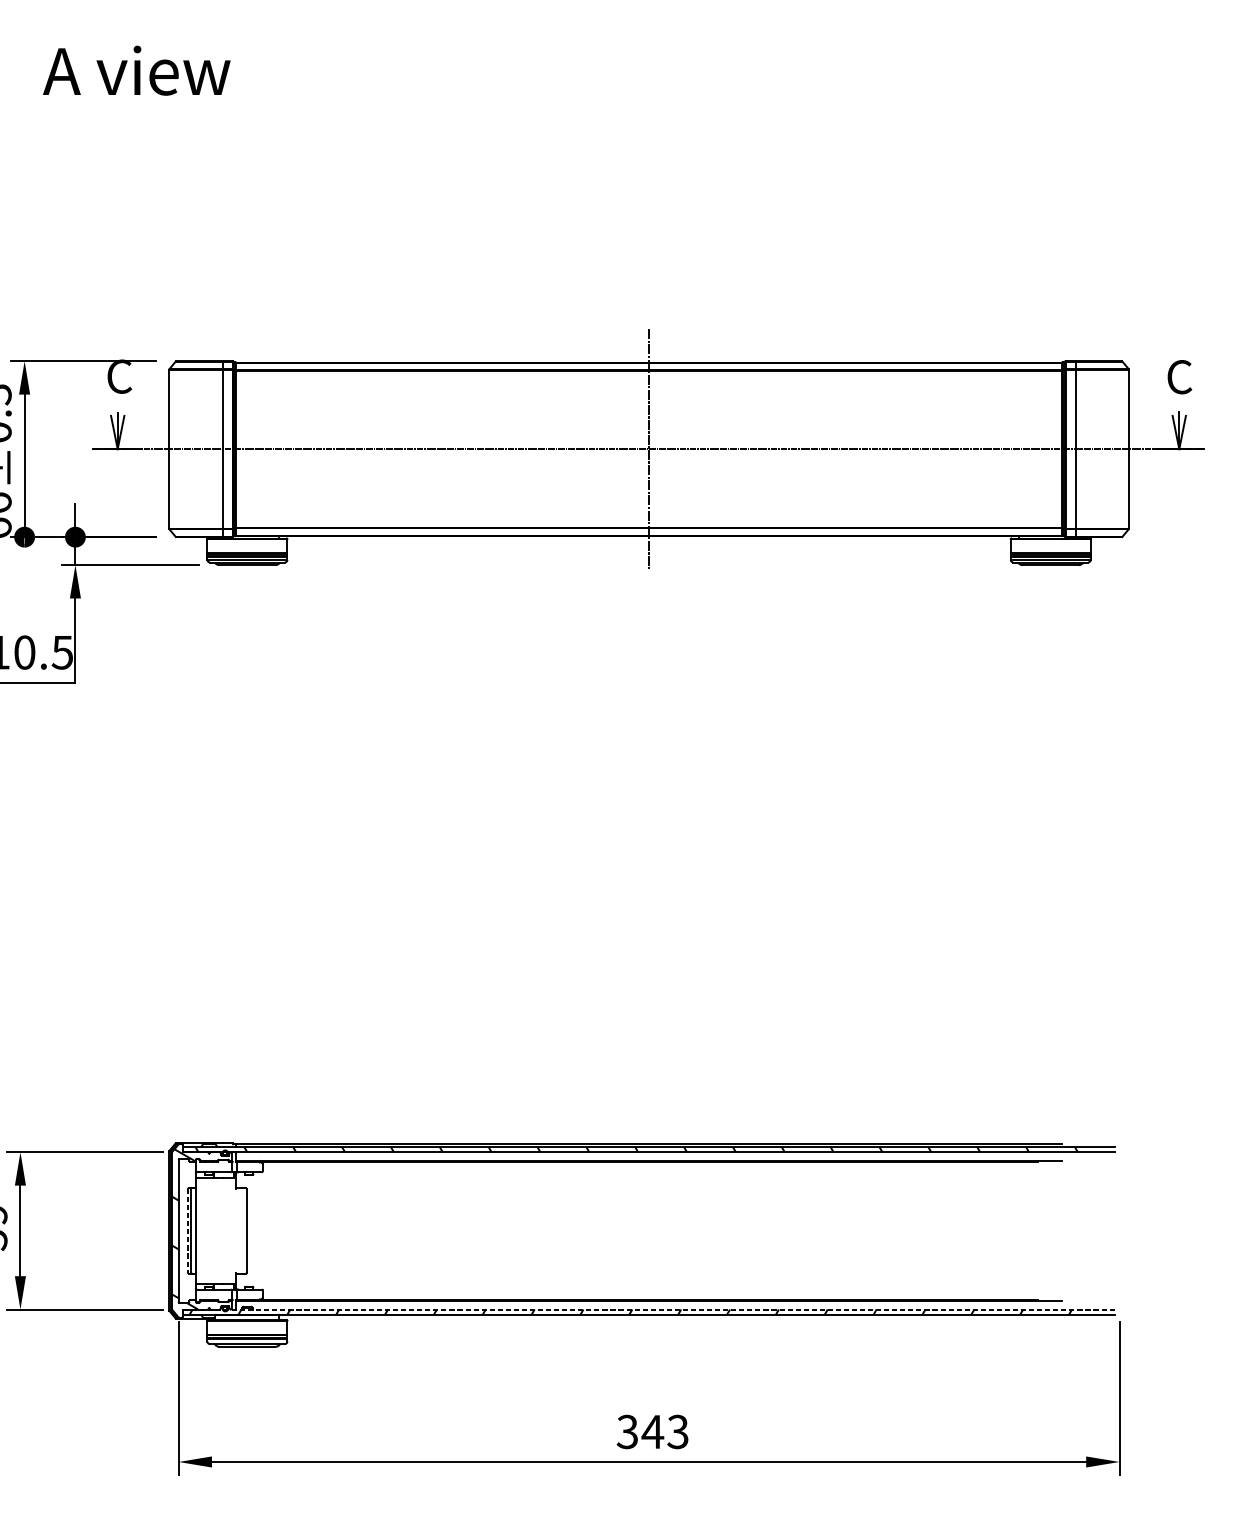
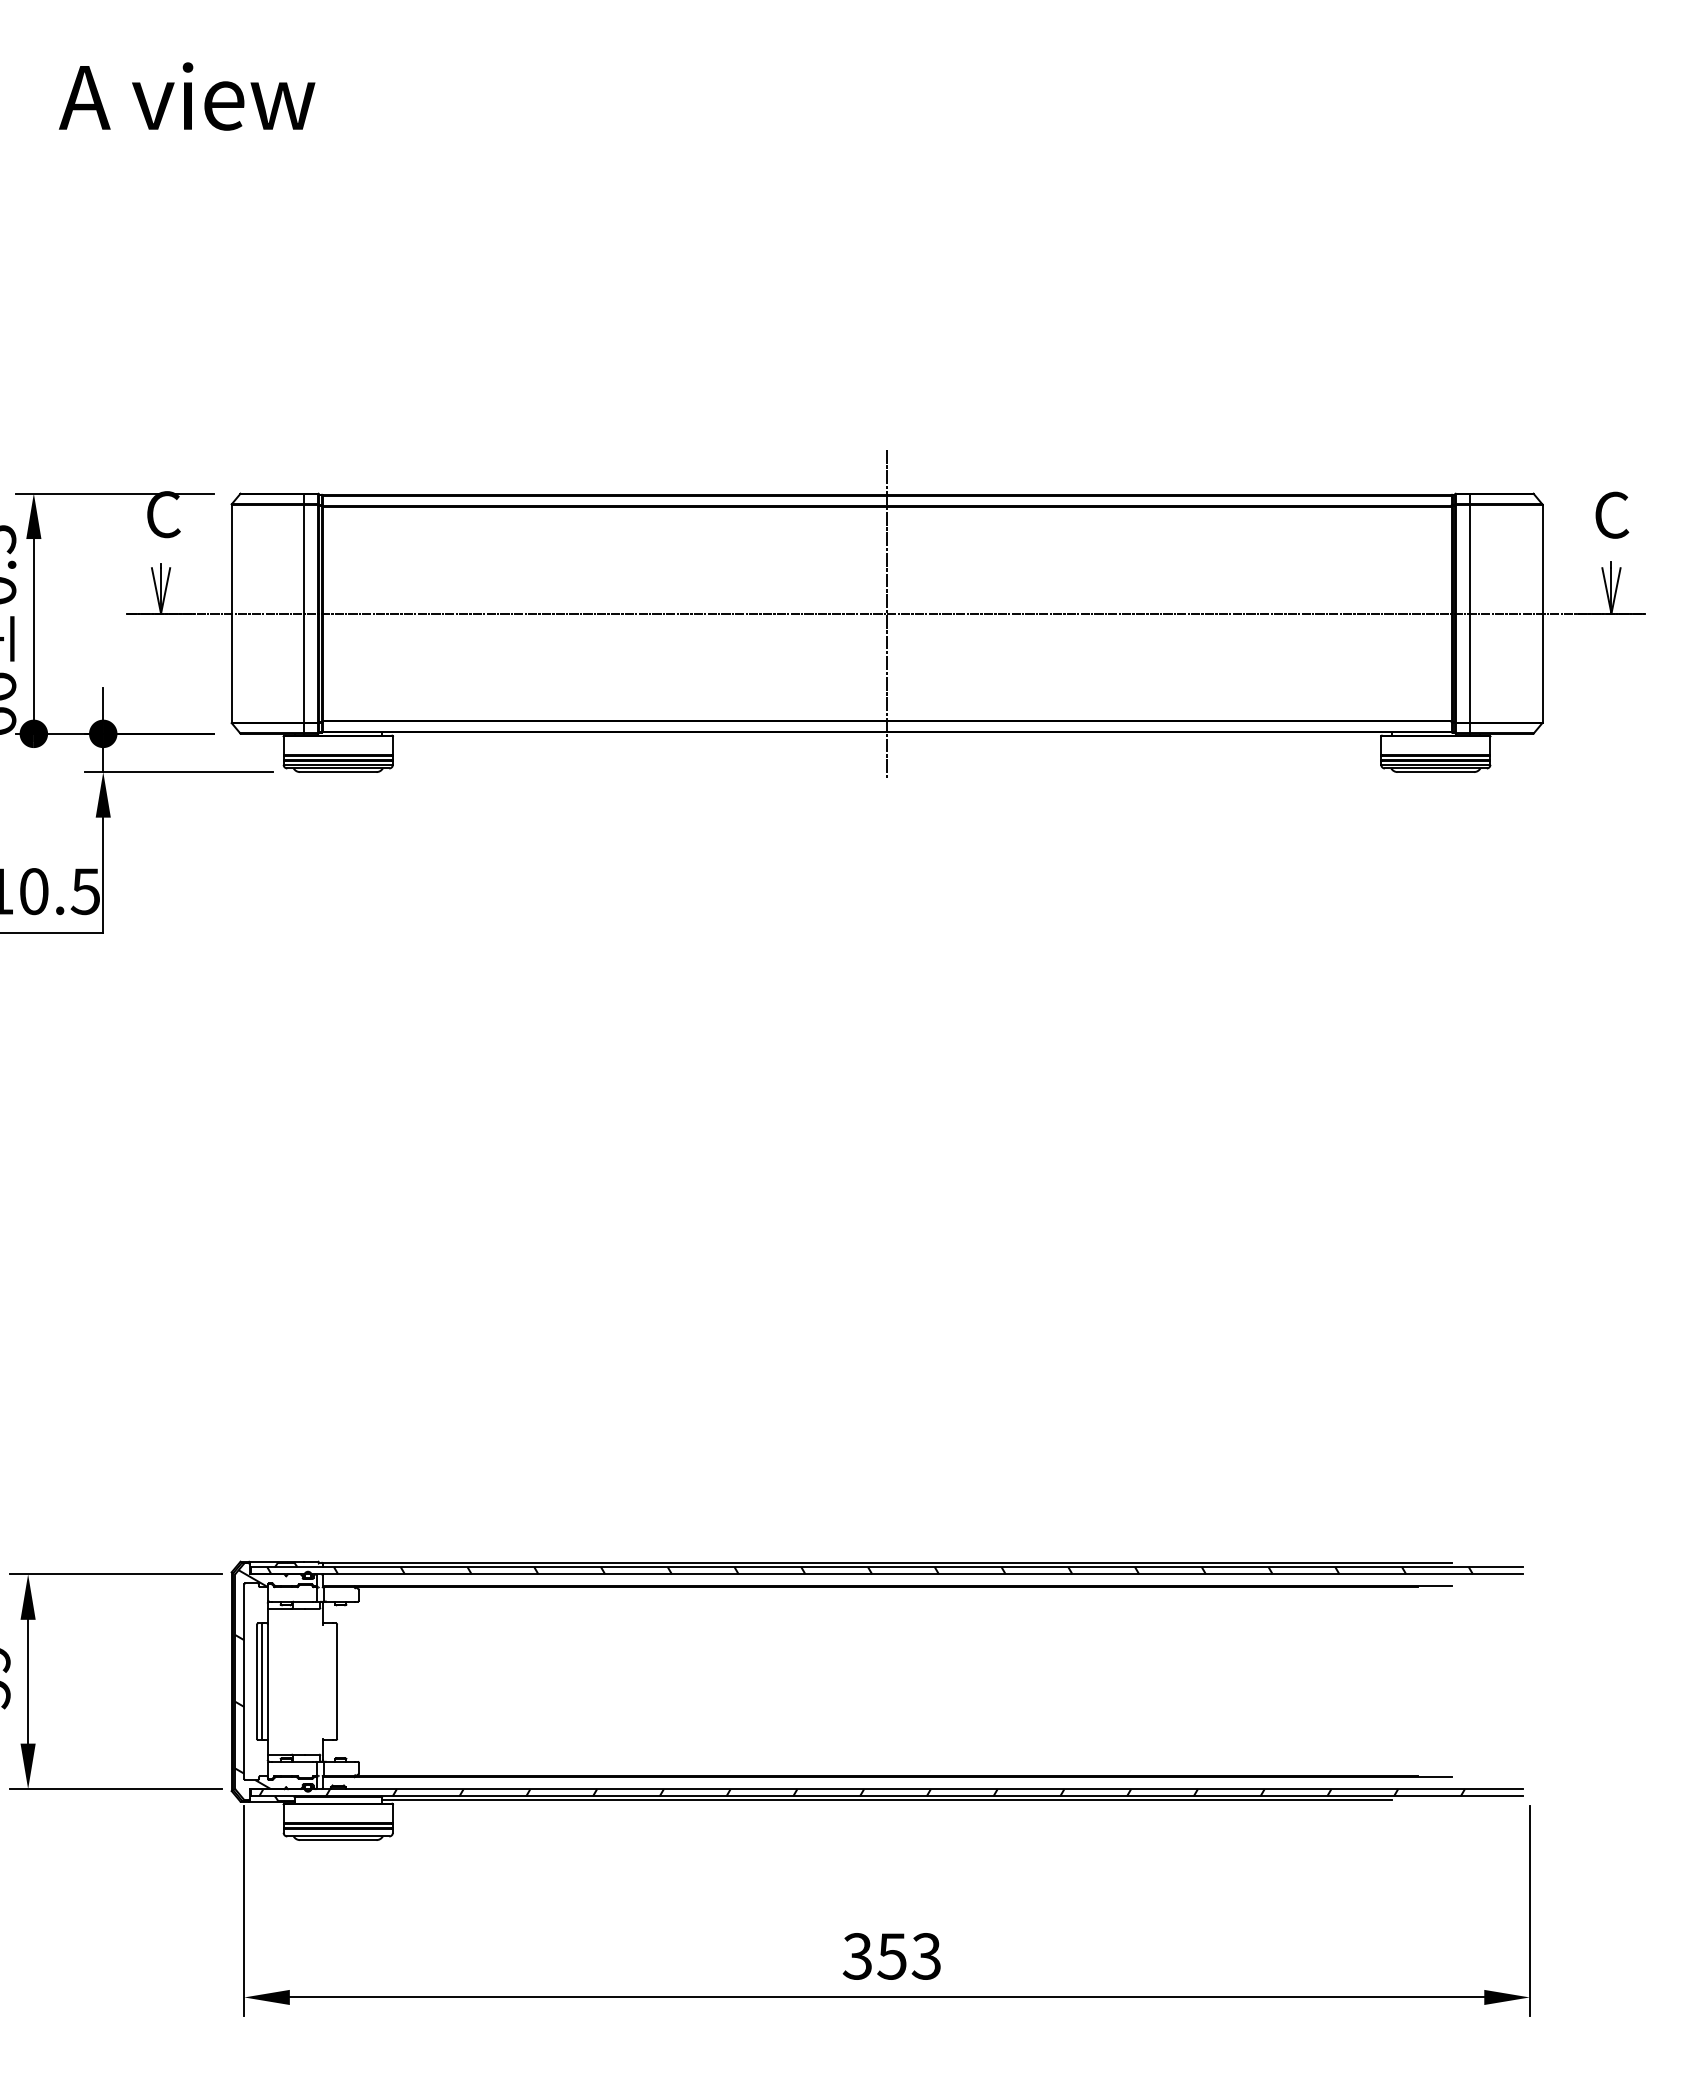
line: (188, 1231) -> (257, 1682), dashed -> solid
line: (648, 1309) -> (886, 1789), dashed -> solid
line: (648, 1317) -> (886, 1800), added
text: (652, 1432) -> (891, 1956), 343 -> 353

